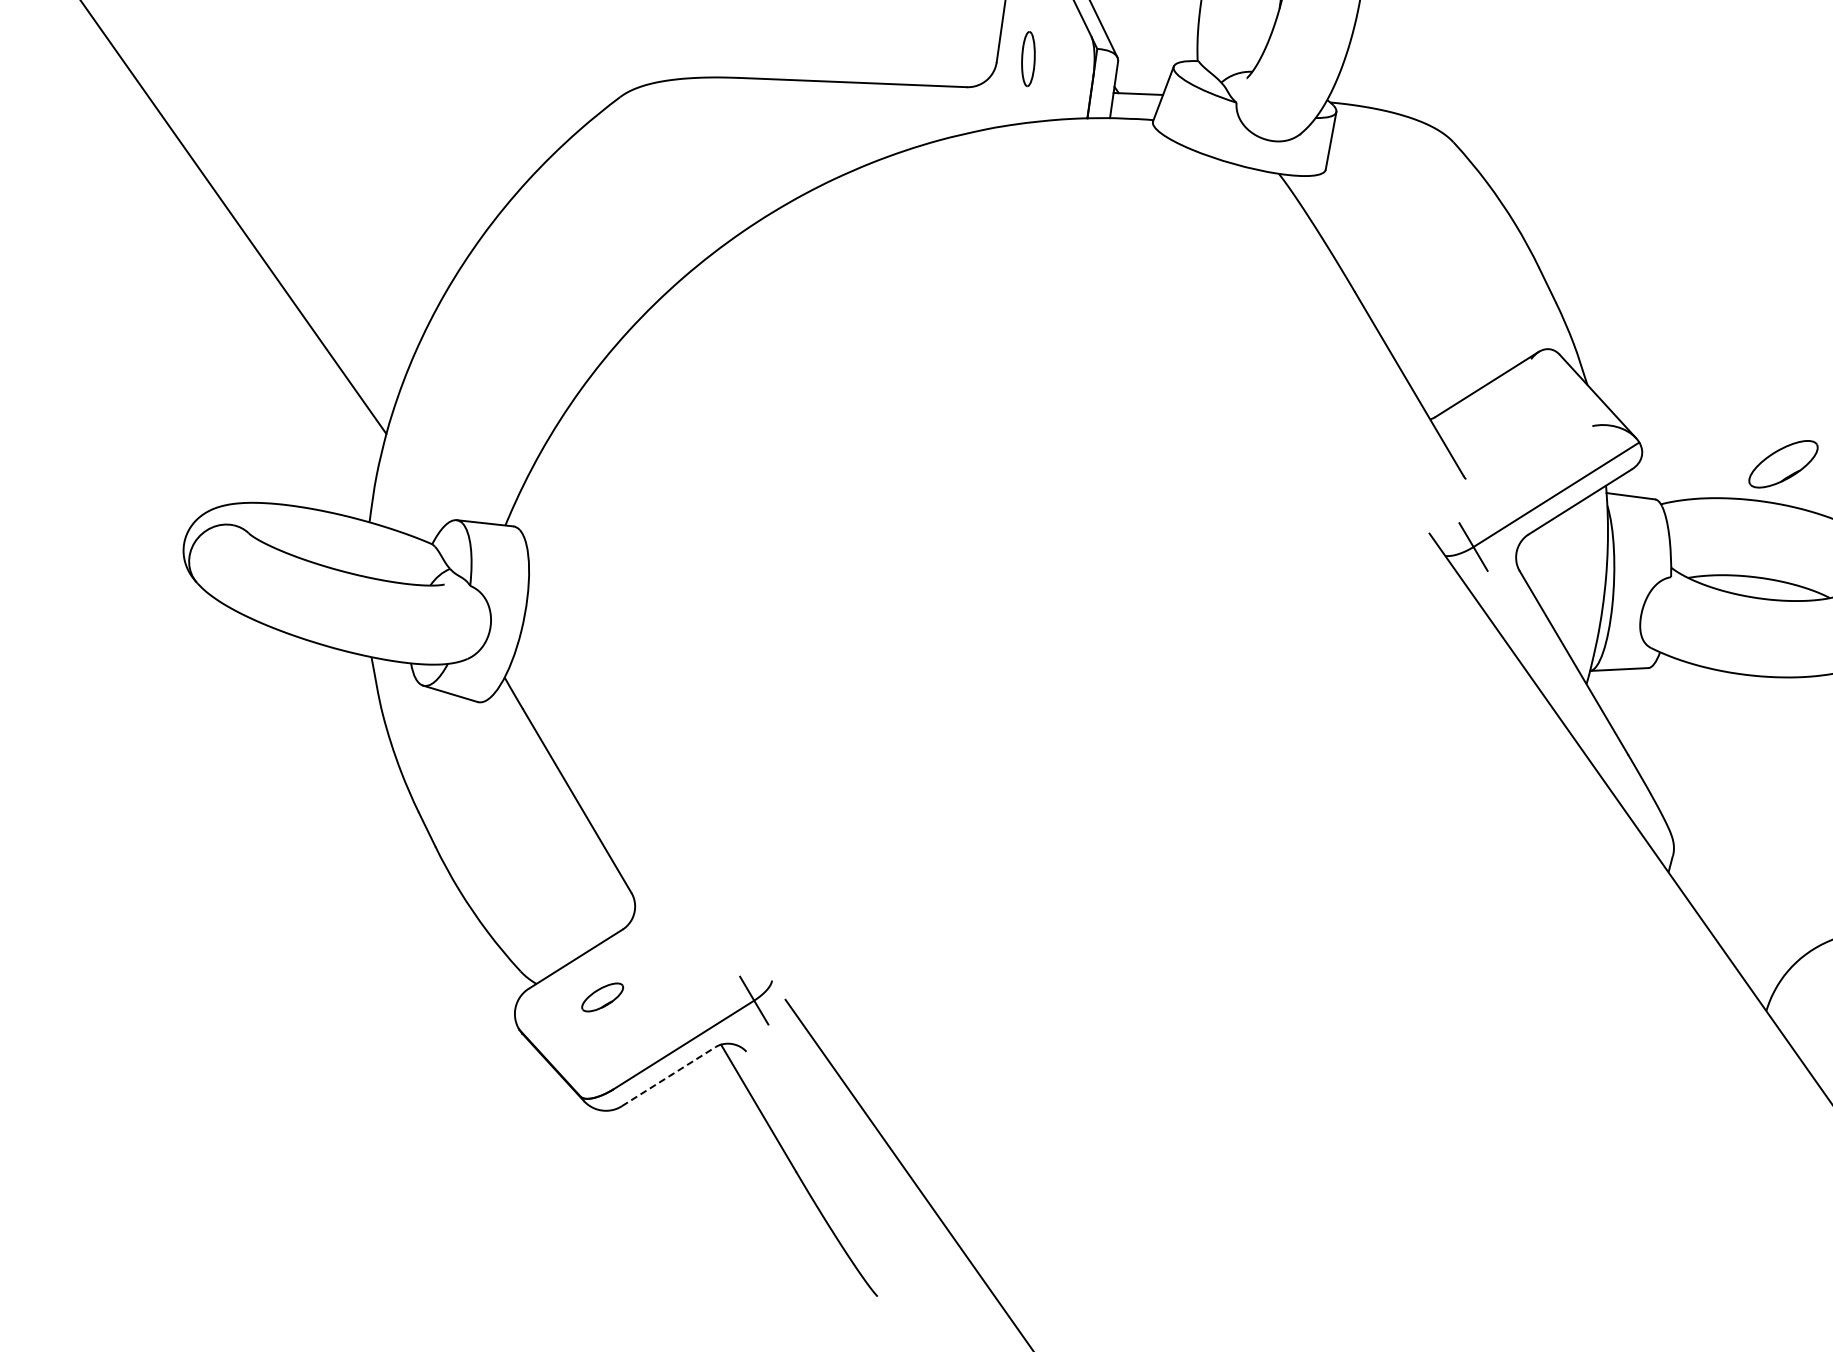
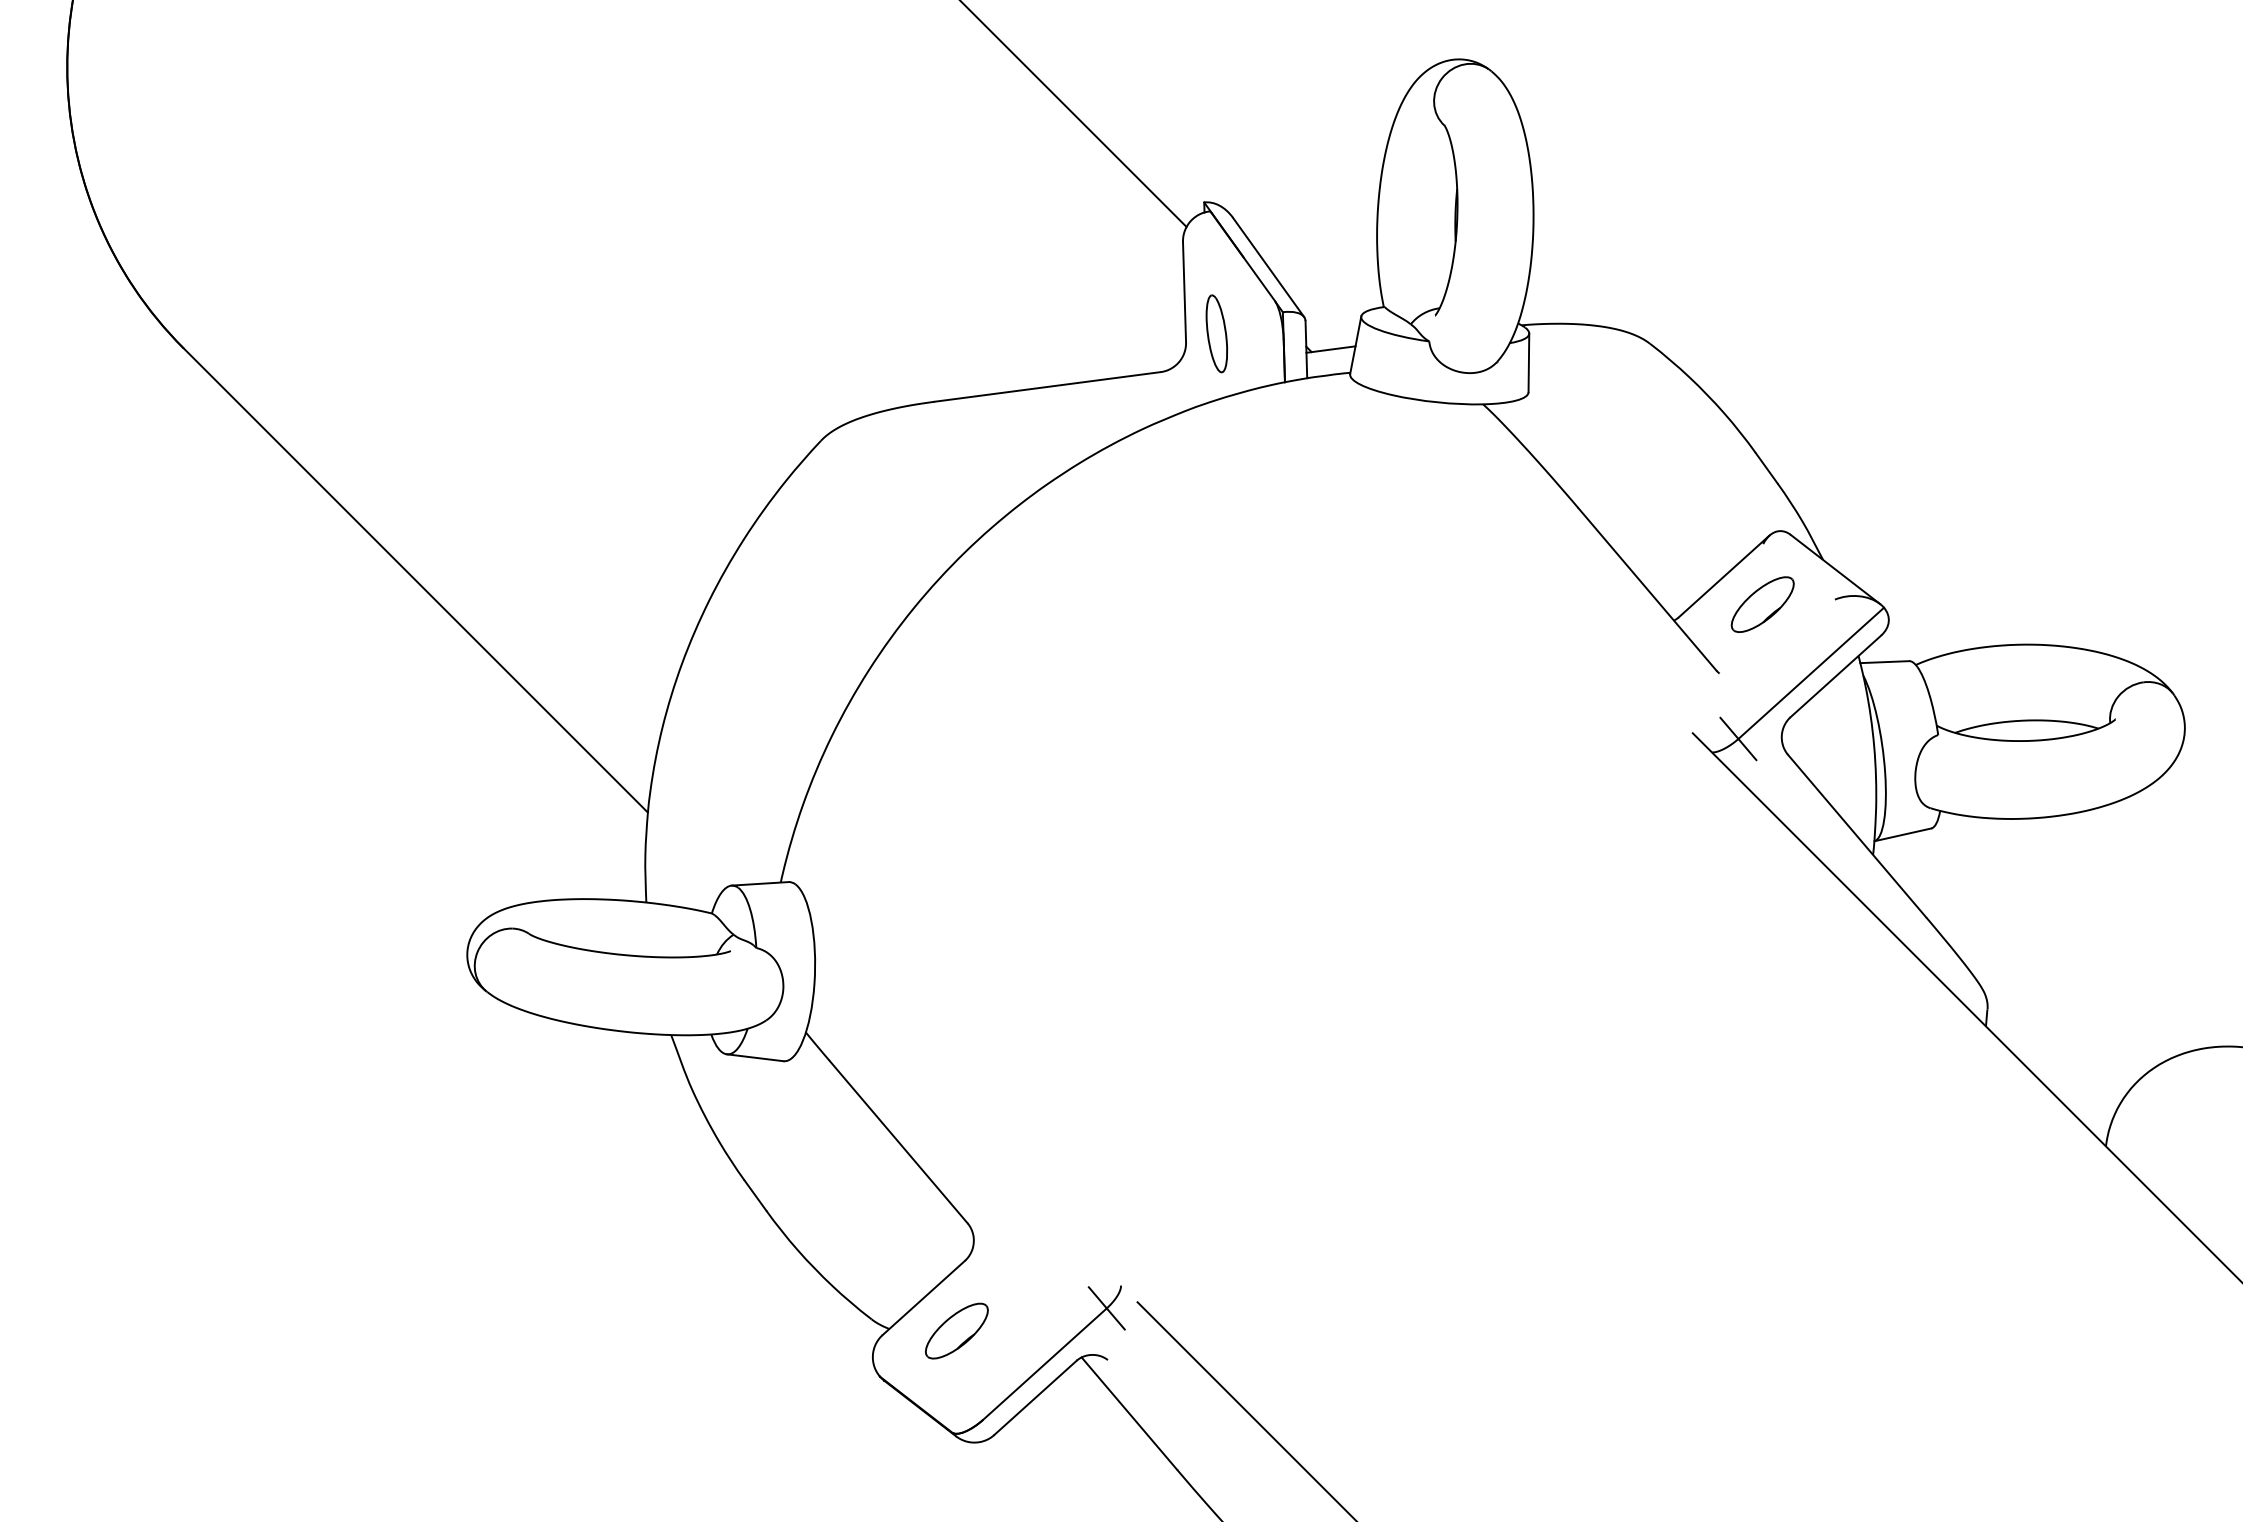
part: (1028, 58) -> (1216, 333), size x1.43
part: (1783, 464) -> (1762, 604), moved
part: (602, 996) -> (956, 1330), size x1.67
line: (668, 1076) -> (1035, 1397), dashed -> solid

